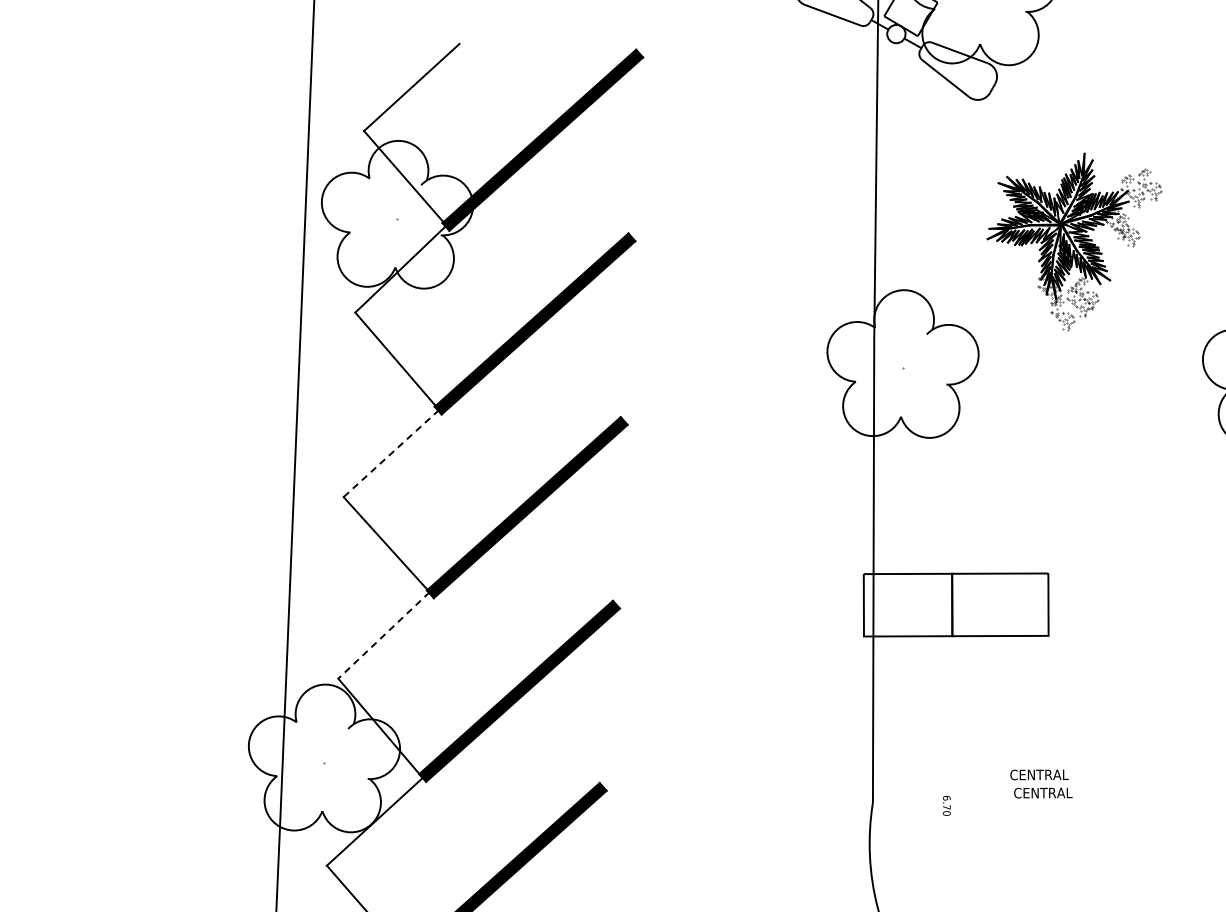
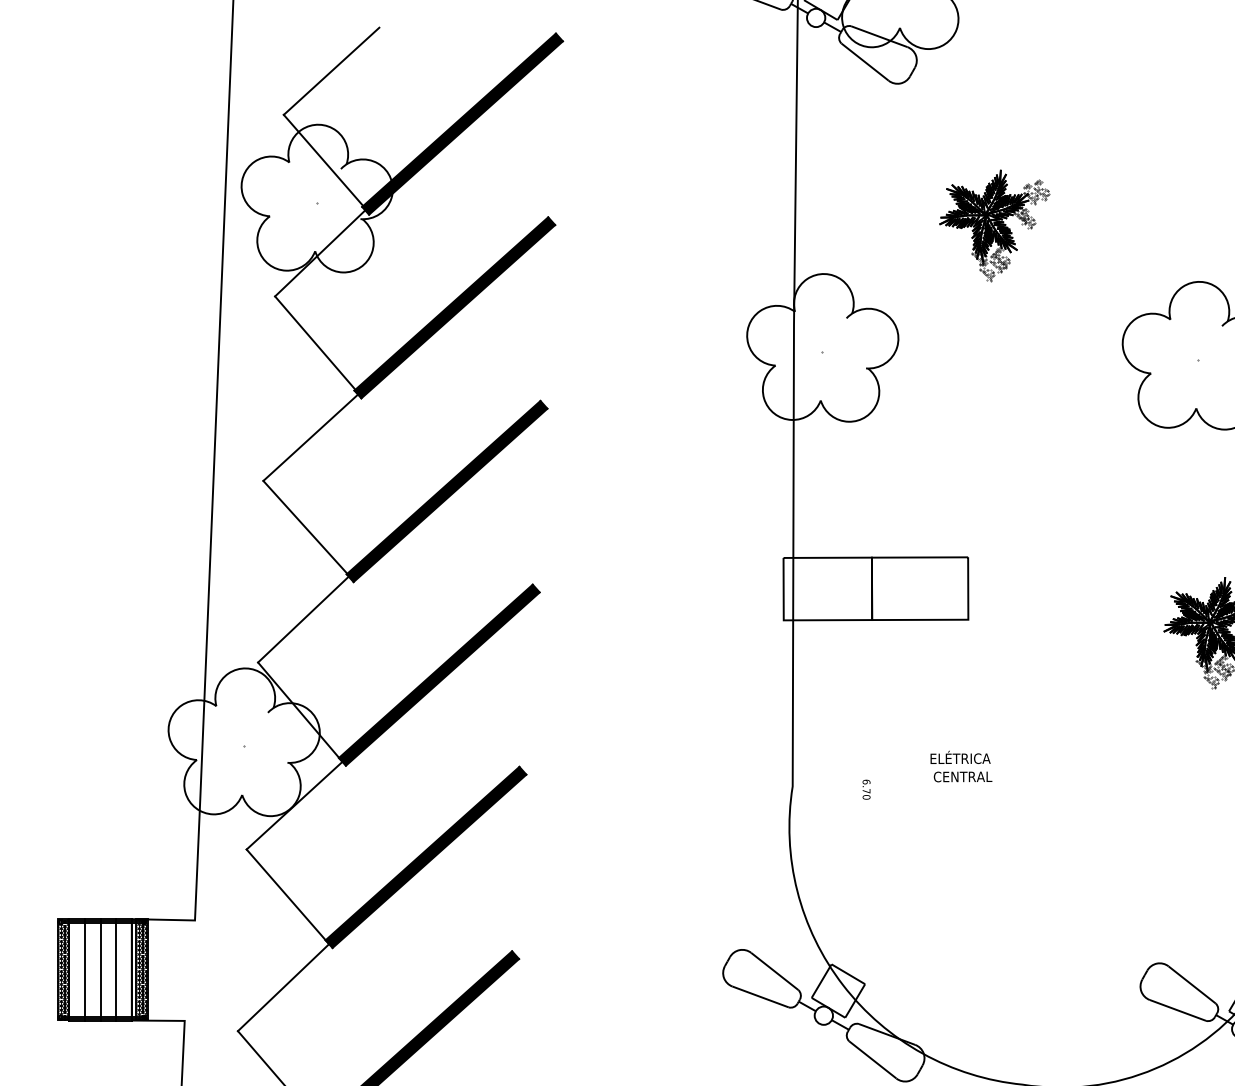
part: (1074, 241) -> (994, 225), size x0.62
line: (391, 453) -> (311, 437), dashed -> solid
line: (383, 635) -> (303, 619), dashed -> solid
text: (1040, 773) -> (960, 757), CENTRAL -> ELÉTRICA

